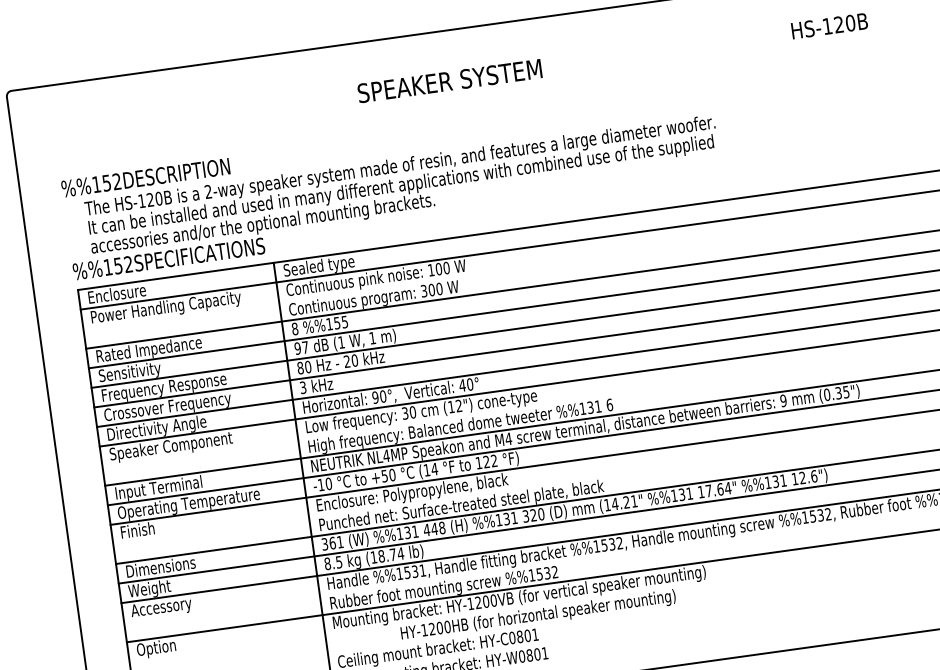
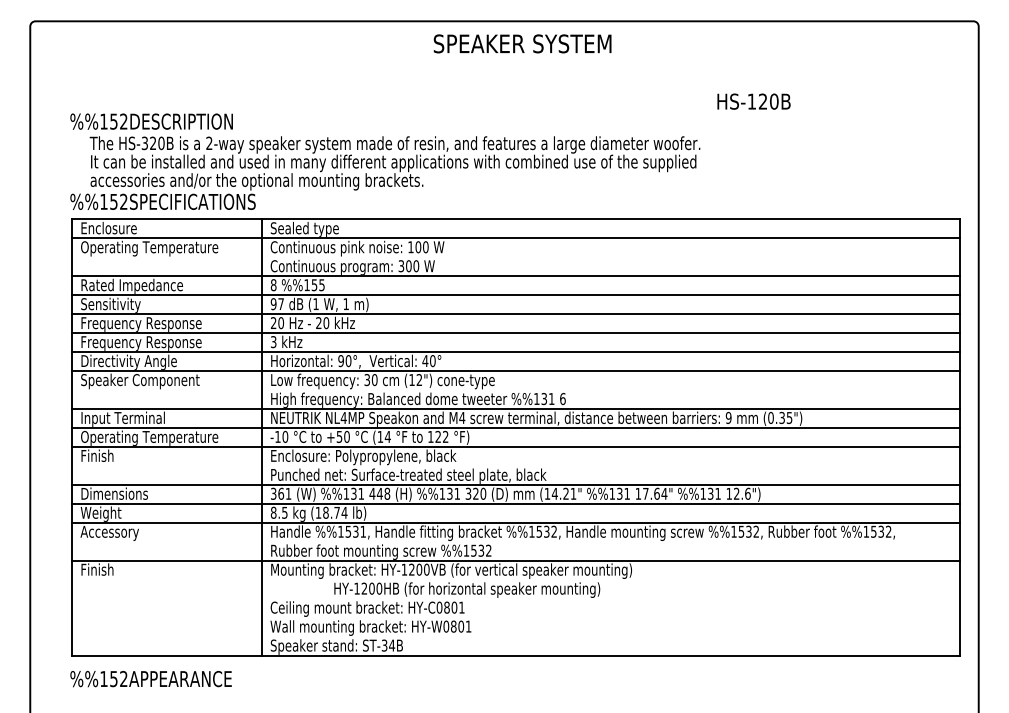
text: (829, 25) -> (753, 101), moved
text: (449, 80) -> (522, 43), moved
text: (141, 201) -> (144, 143), HS-120B -> HS-320B
text: (165, 308) -> (153, 248), Power Handling Capacity -> Operating Temperature
text: (300, 368) -> (273, 323), 80 -> 20
text: (168, 407) -> (142, 343), Crossover Frequency -> Frequency Response
text: (156, 648) -> (99, 570), Option -> Finish

